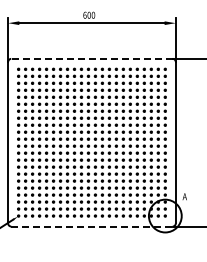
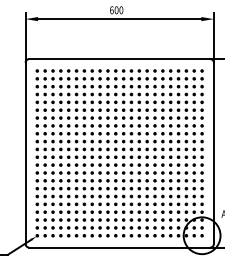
line: (91, 58) -> (119, 58), dashed -> solid
line: (91, 226) -> (119, 247), dashed -> solid

